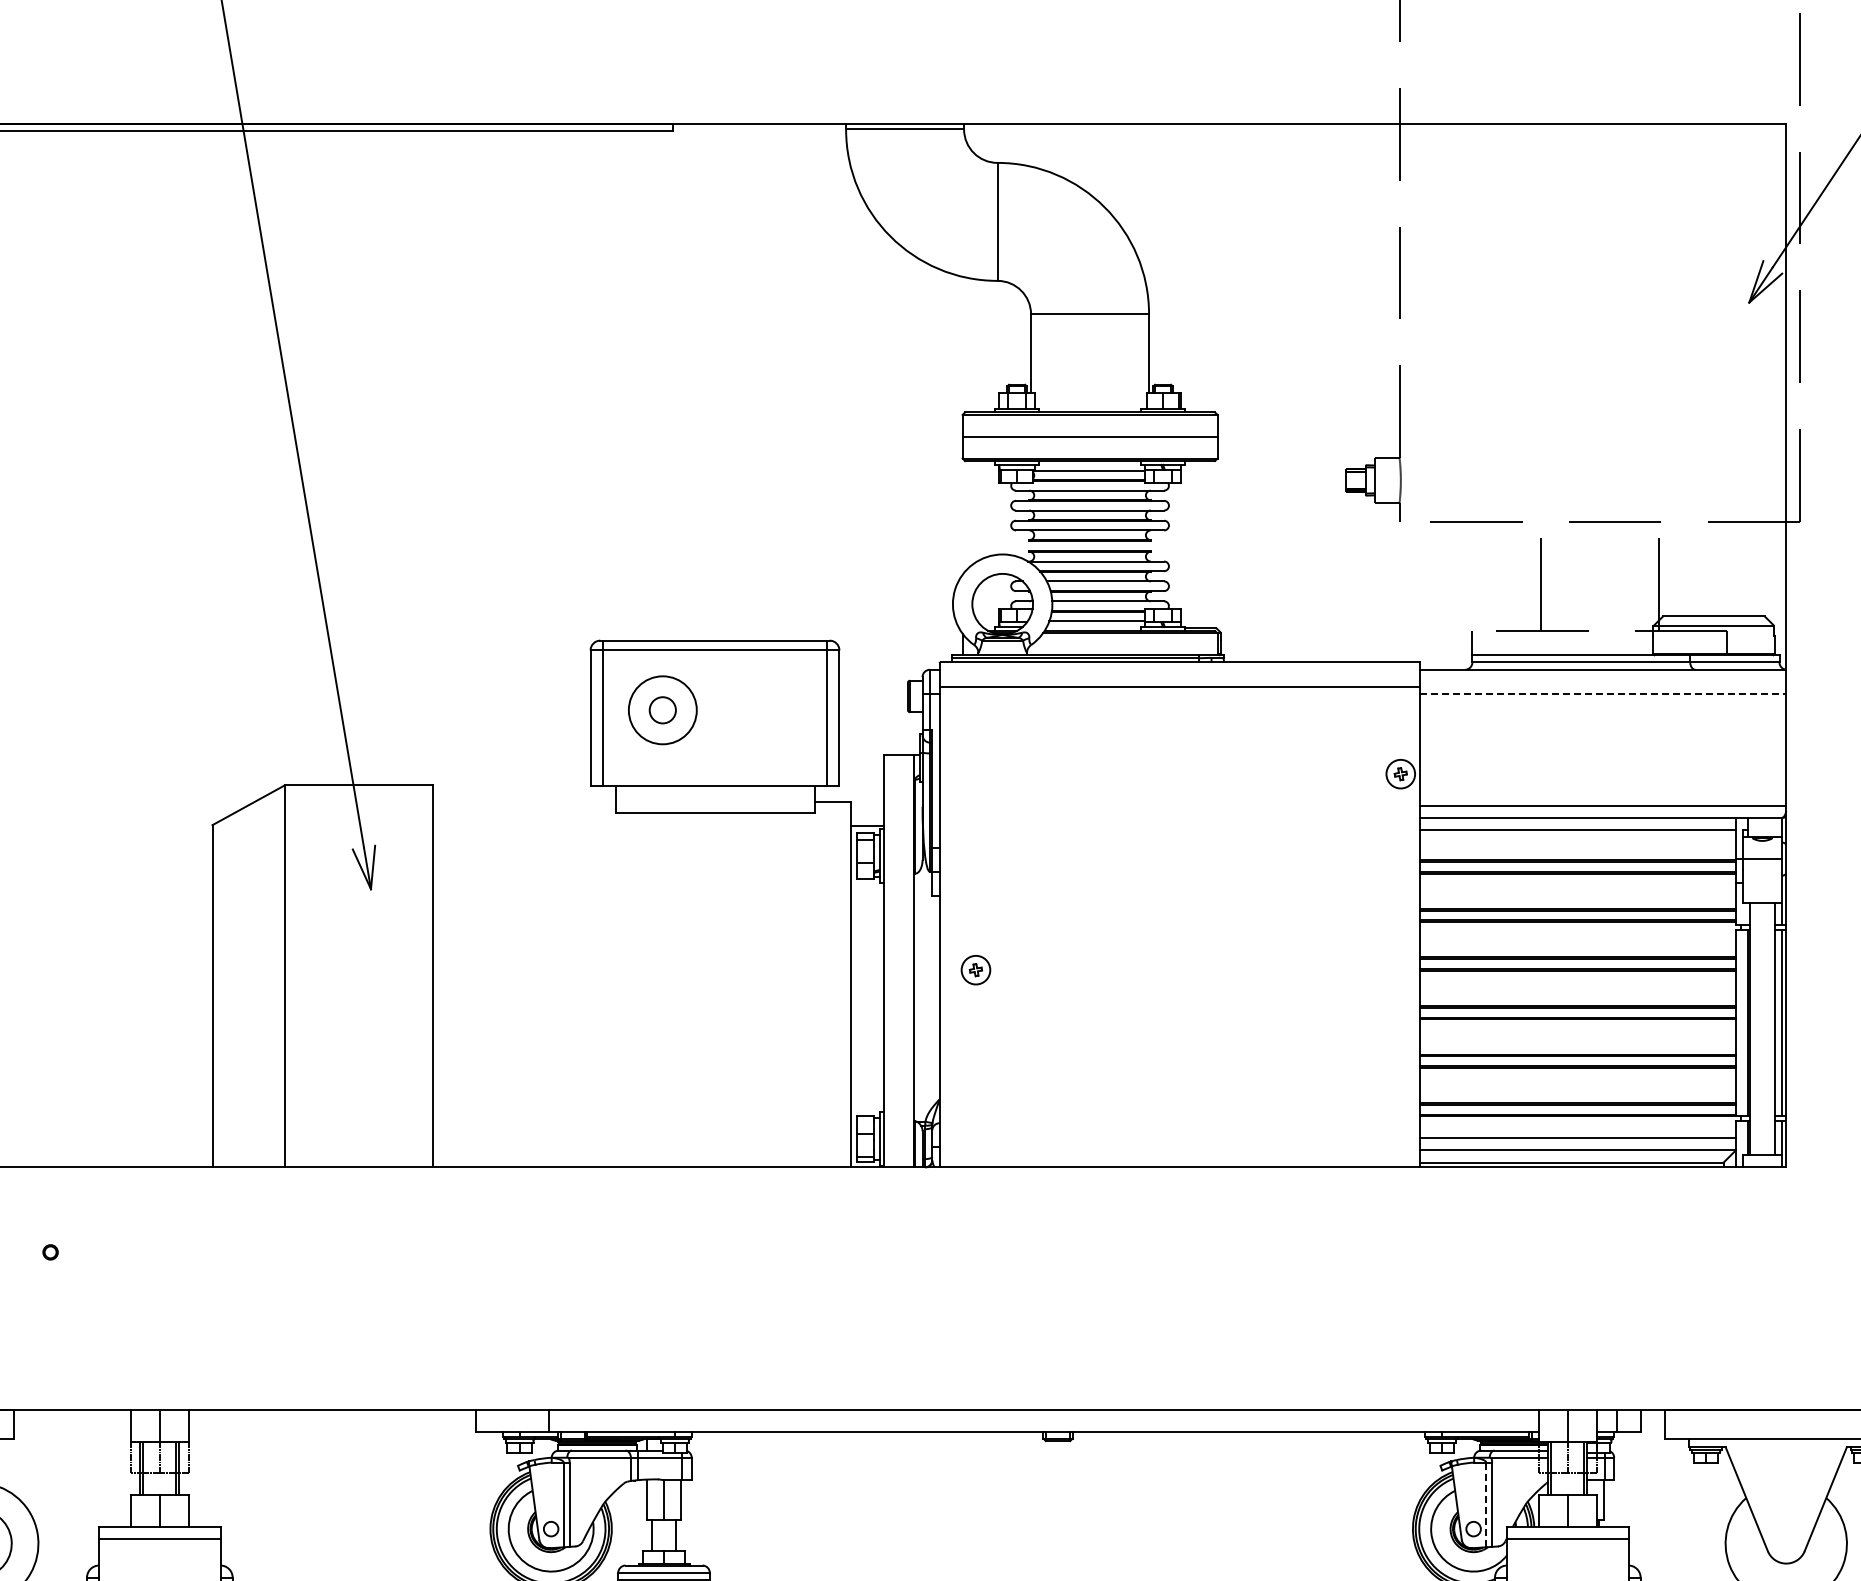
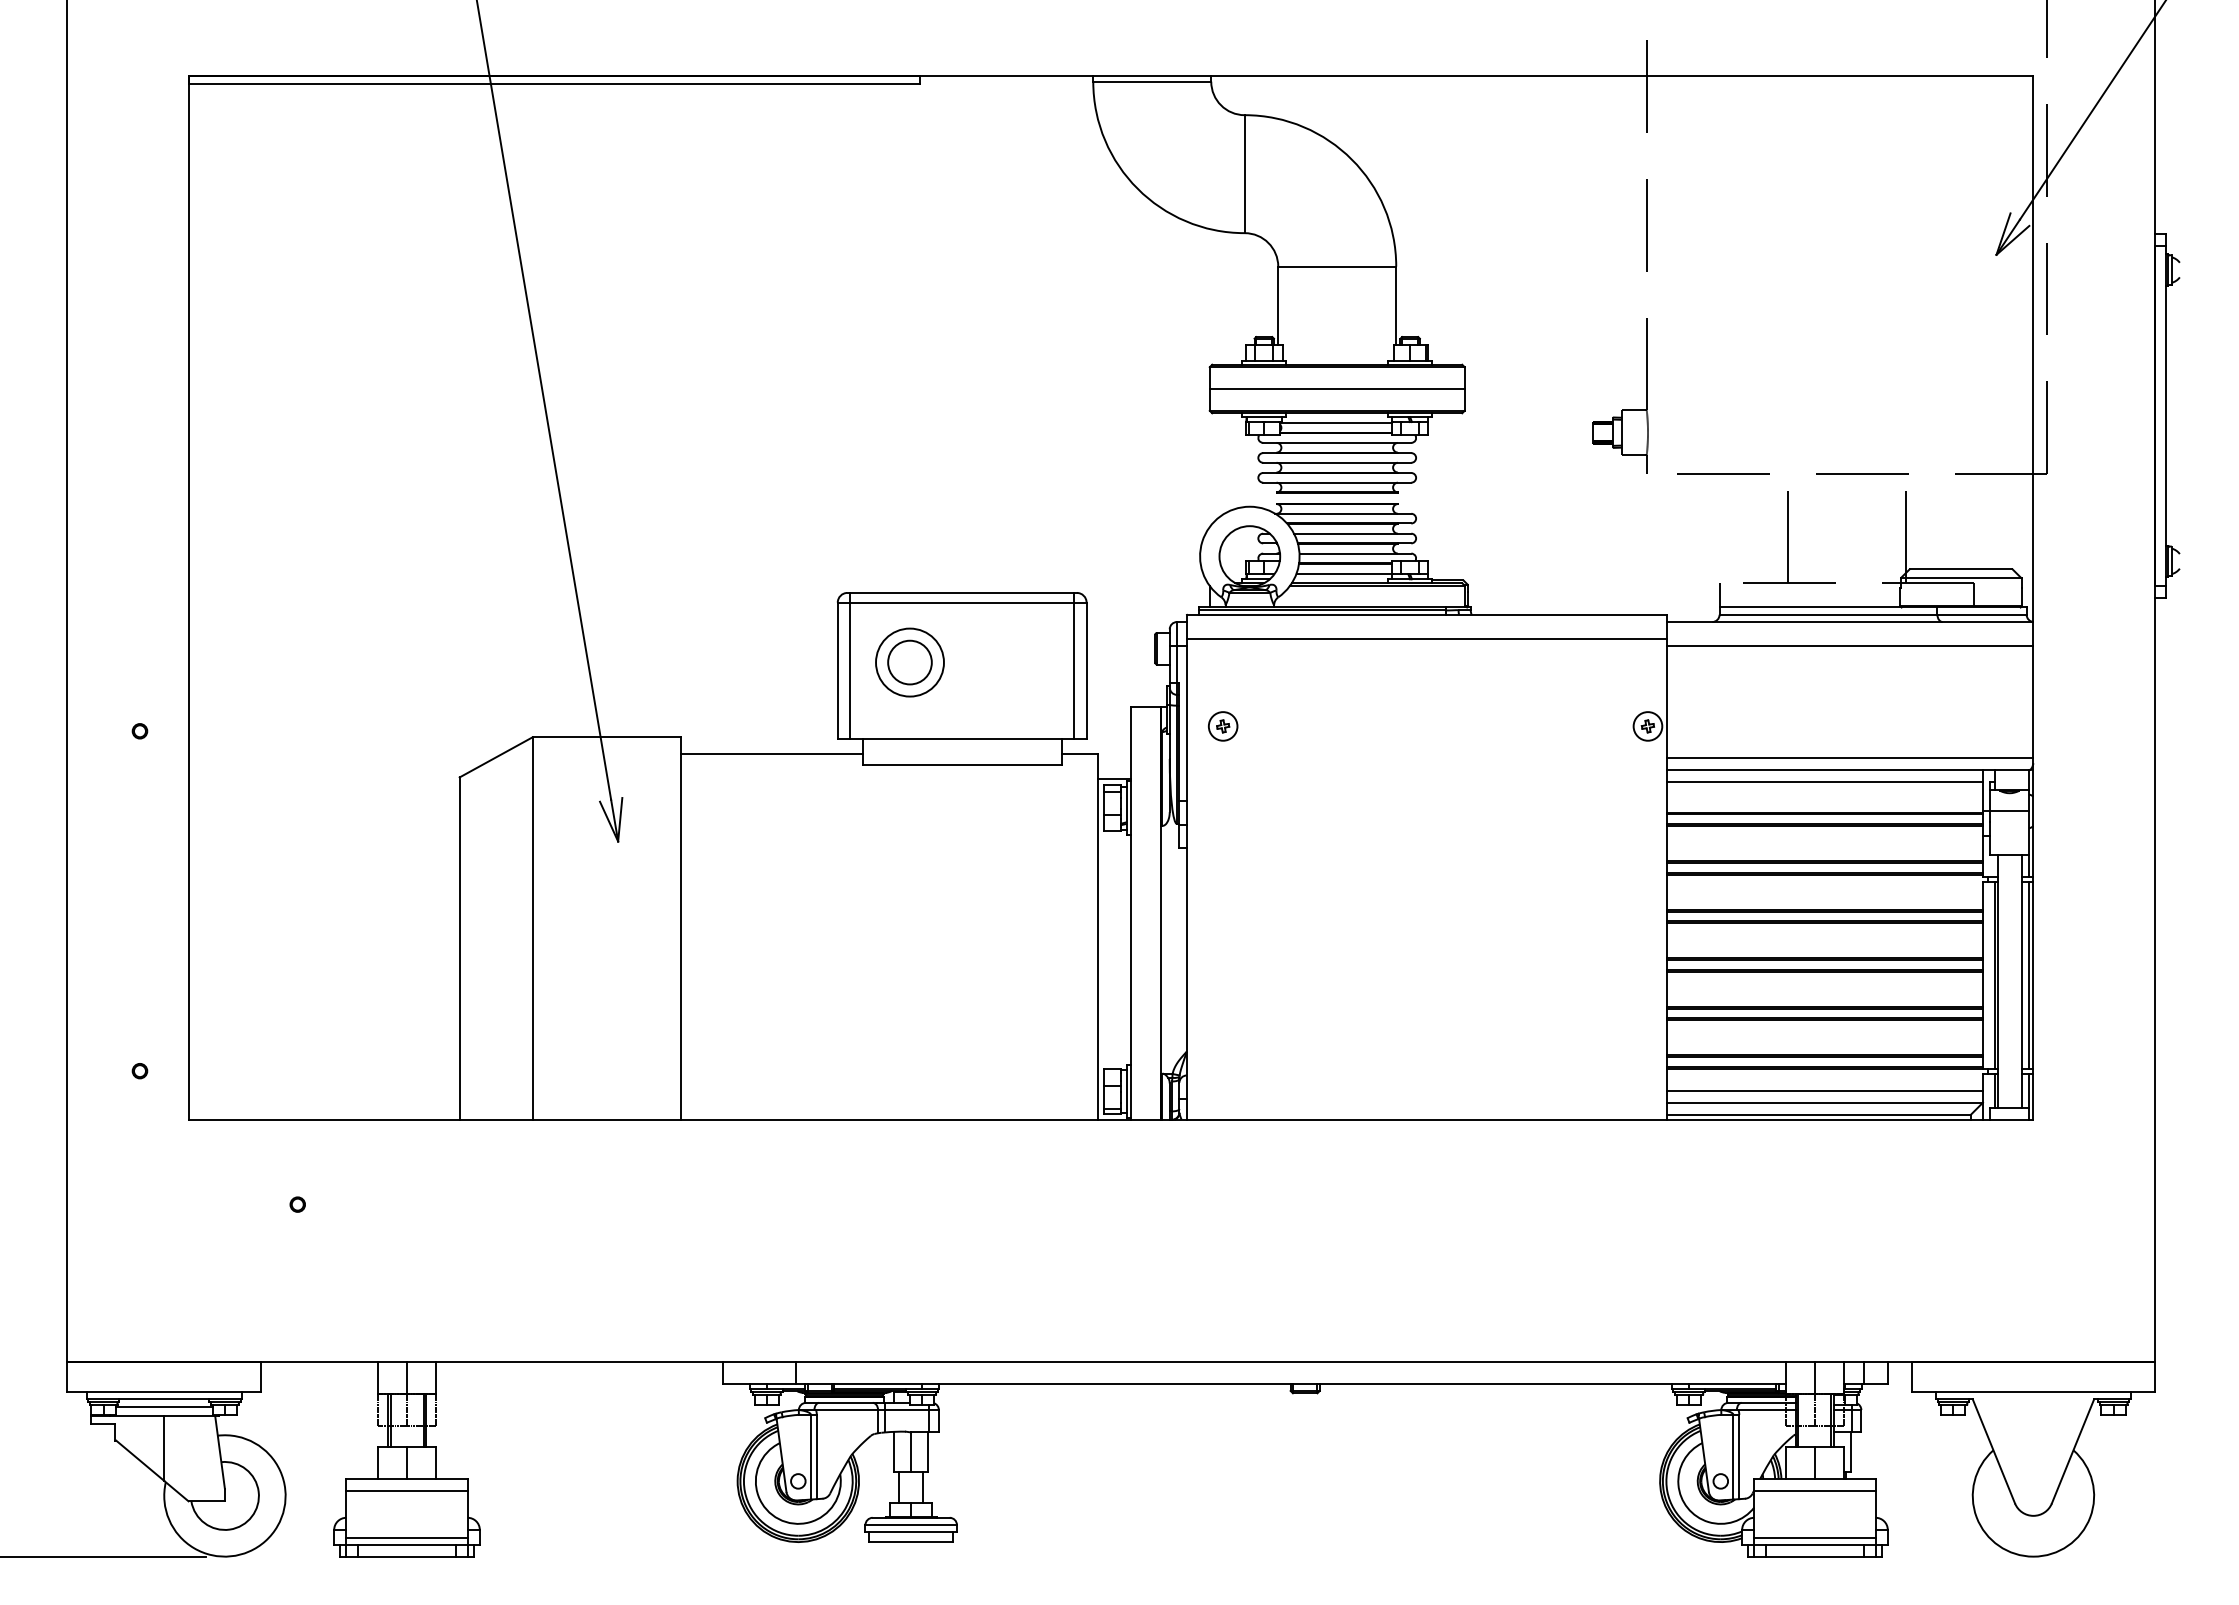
line: (1603, 694) -> (1850, 646), dashed -> solid
circle: (662, 710) -> (909, 662), size x1.67
line: (524, 802) -> (771, 754), added
part: (976, 970) -> (1223, 726), moved
line: (1486, 1504) -> (1733, 1456), dashed -> solid

